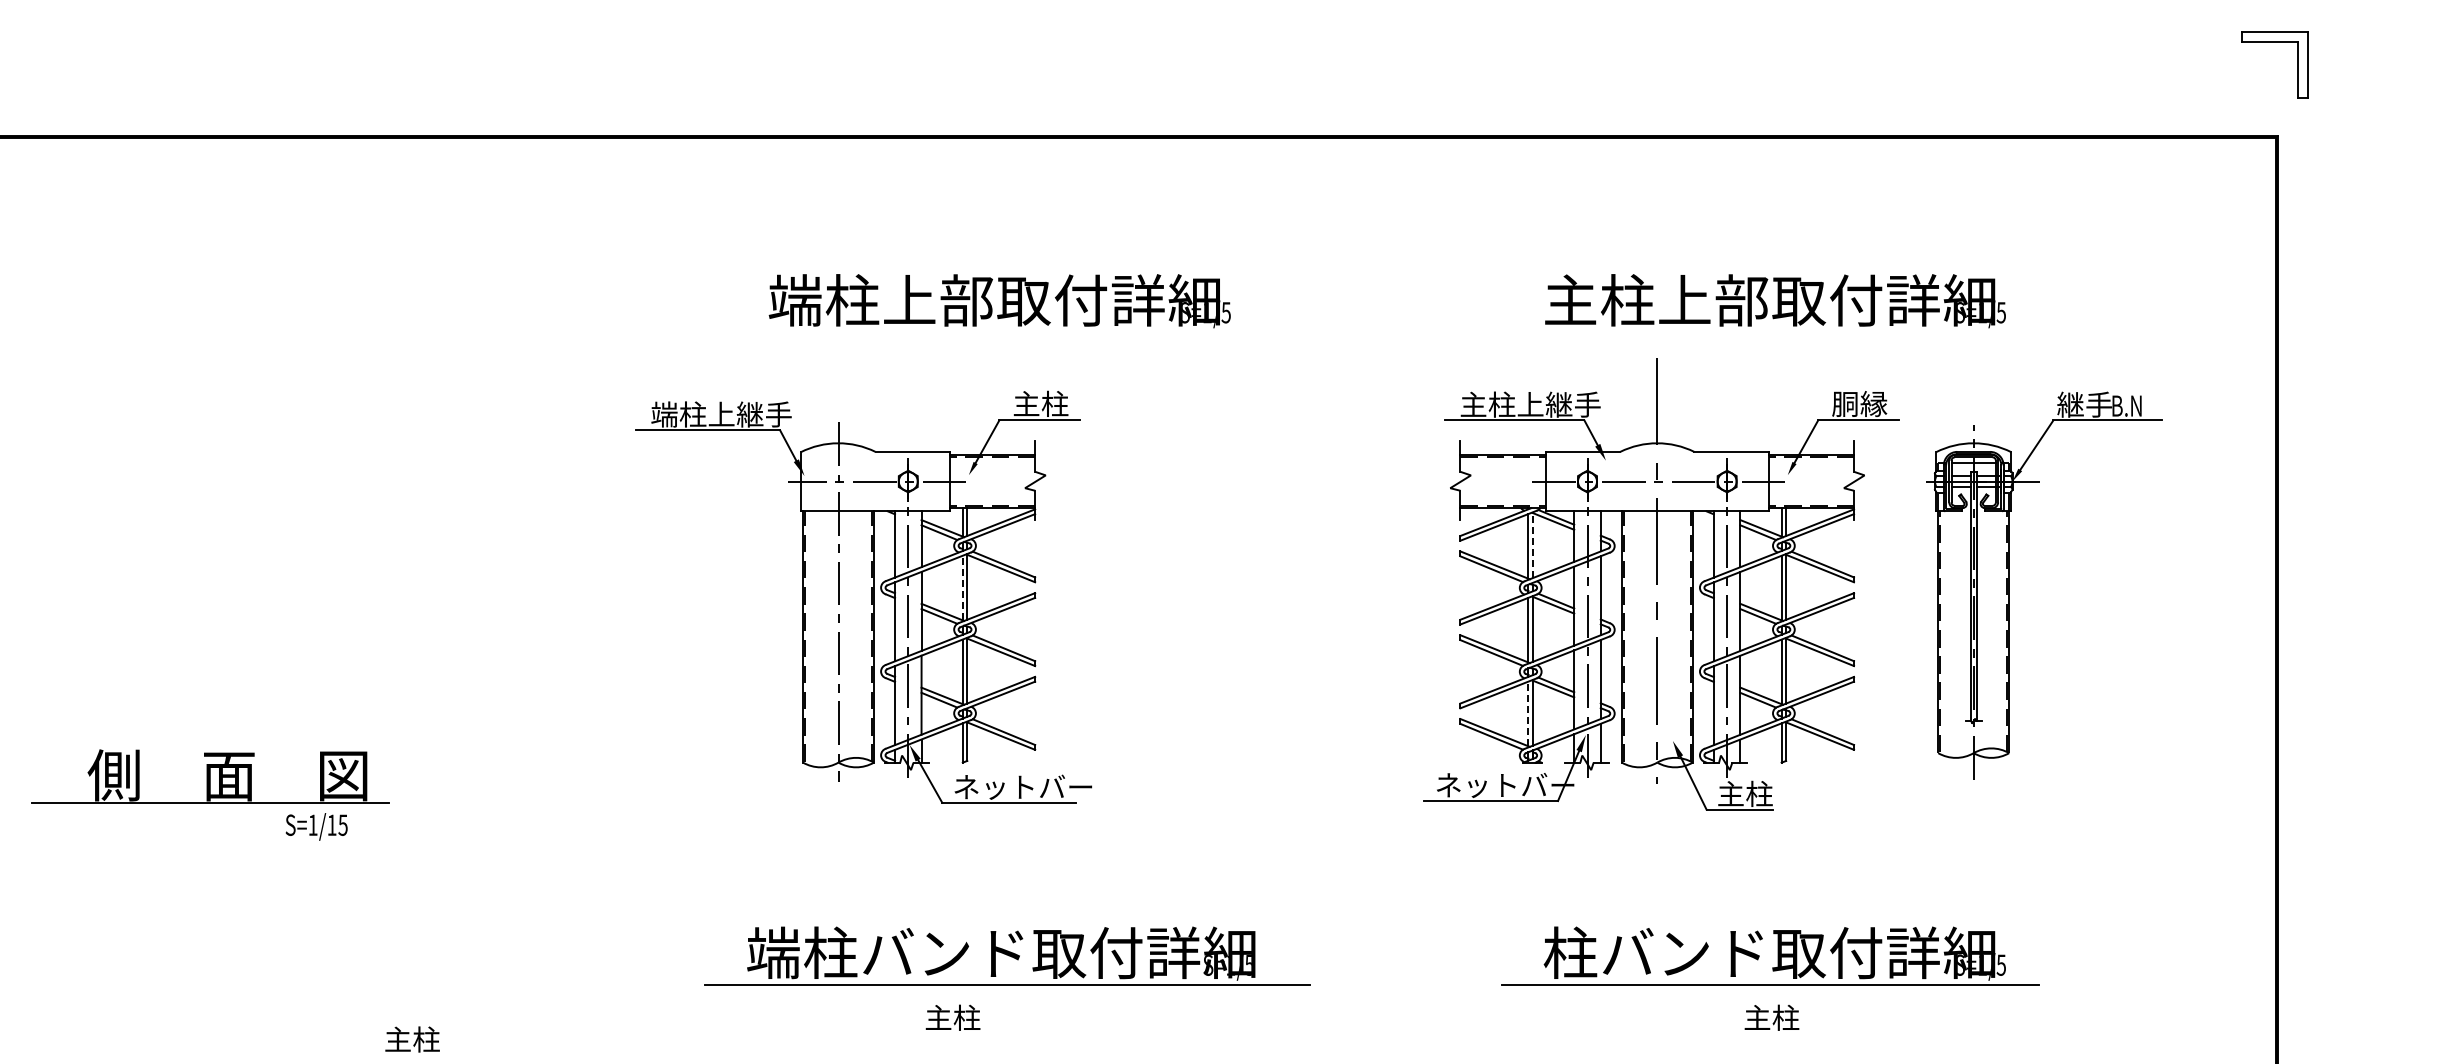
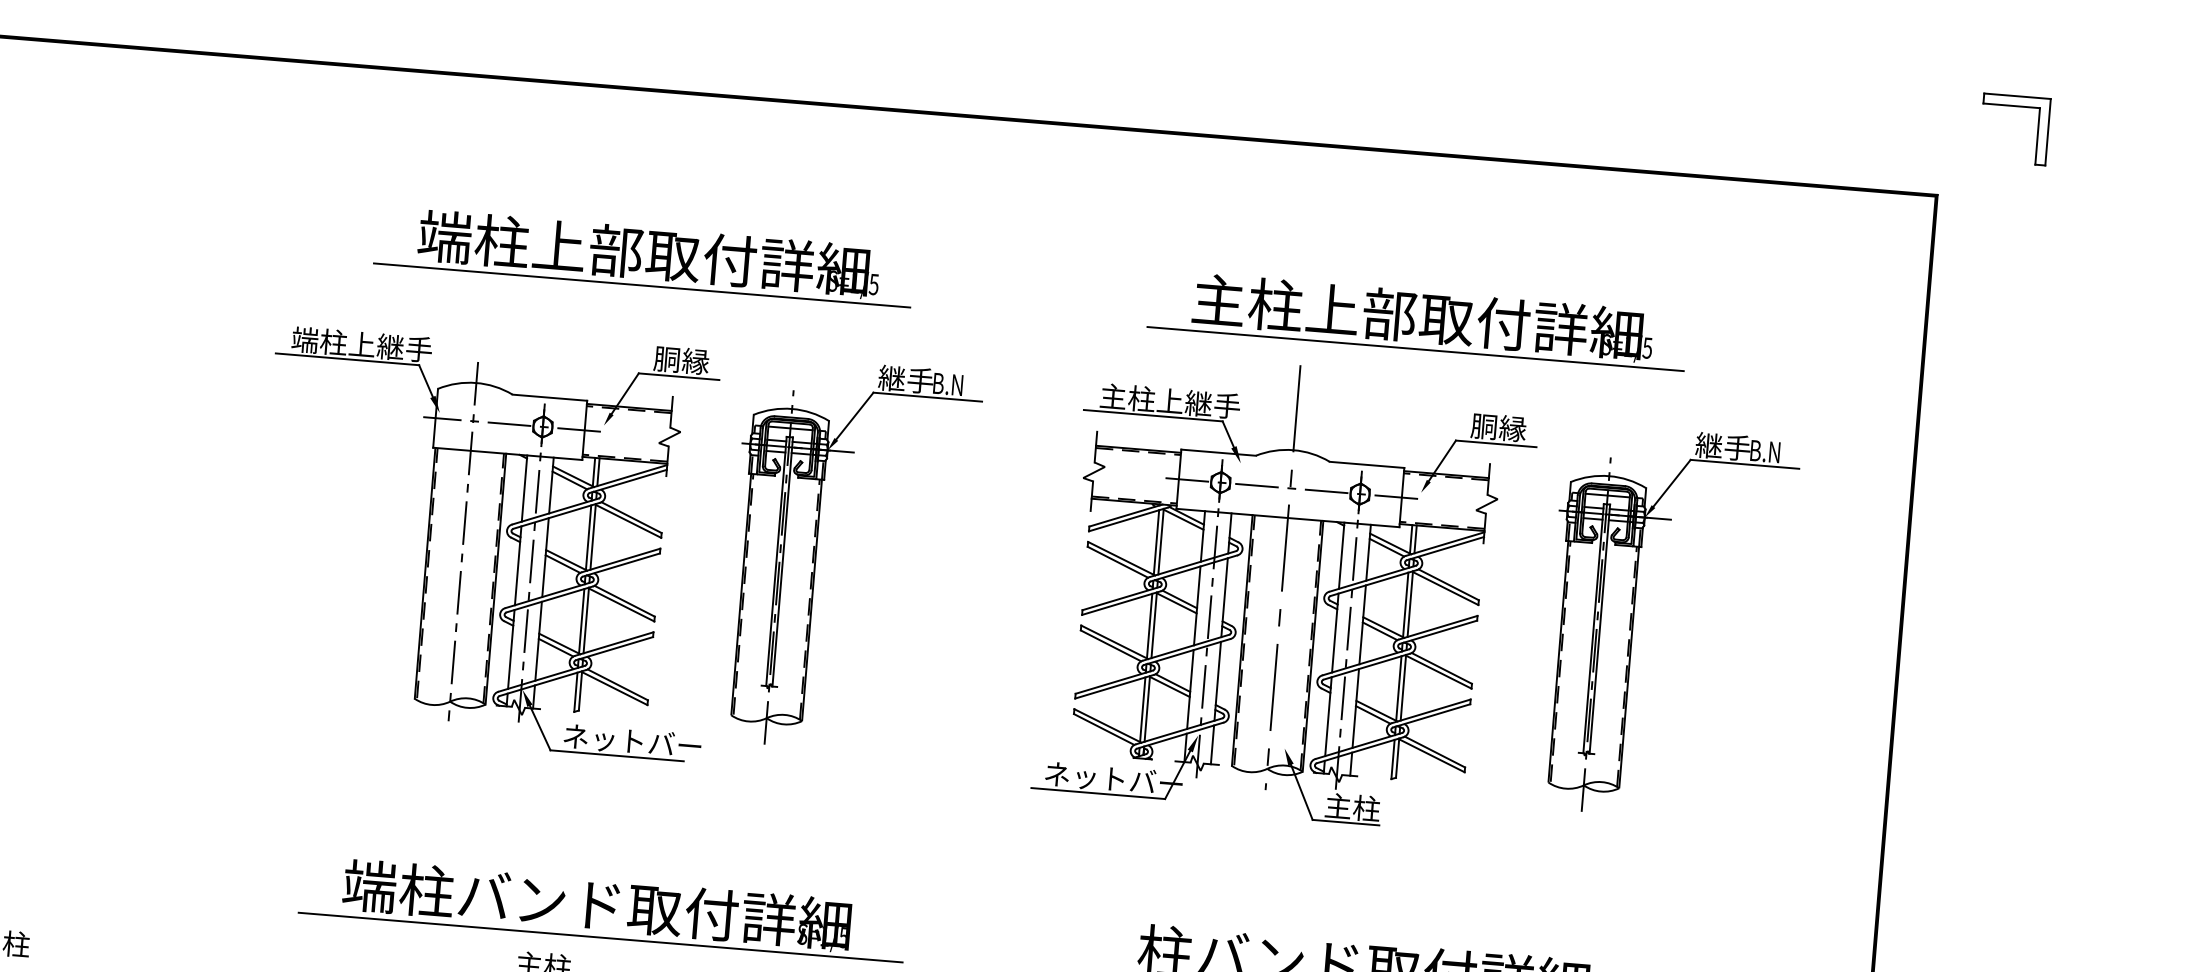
part: (2274, 42) -> (2016, 106), moved
line: (995, 332) -> (642, 285), added
line: (1770, 332) -> (1415, 348), added
text: (1040, 403) -> (681, 359), 主柱 -> 胴縁
line: (1532, 545) -> (1160, 541), dashed -> solid
part: (1190, 585) -> (816, 553), added
line: (962, 587) -> (588, 537), dashed -> solid
line: (1528, 713) -> (1142, 709), dashed -> solid

